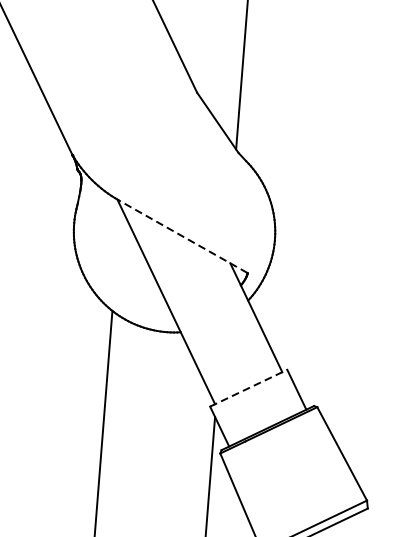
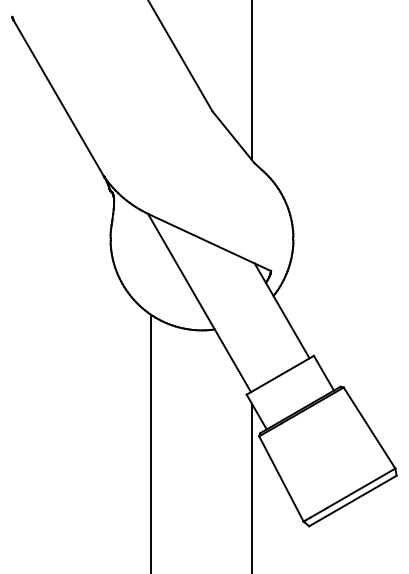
line: (182, 236) -> (209, 242), dashed -> solid
line: (248, 388) -> (280, 375), dashed -> solid

